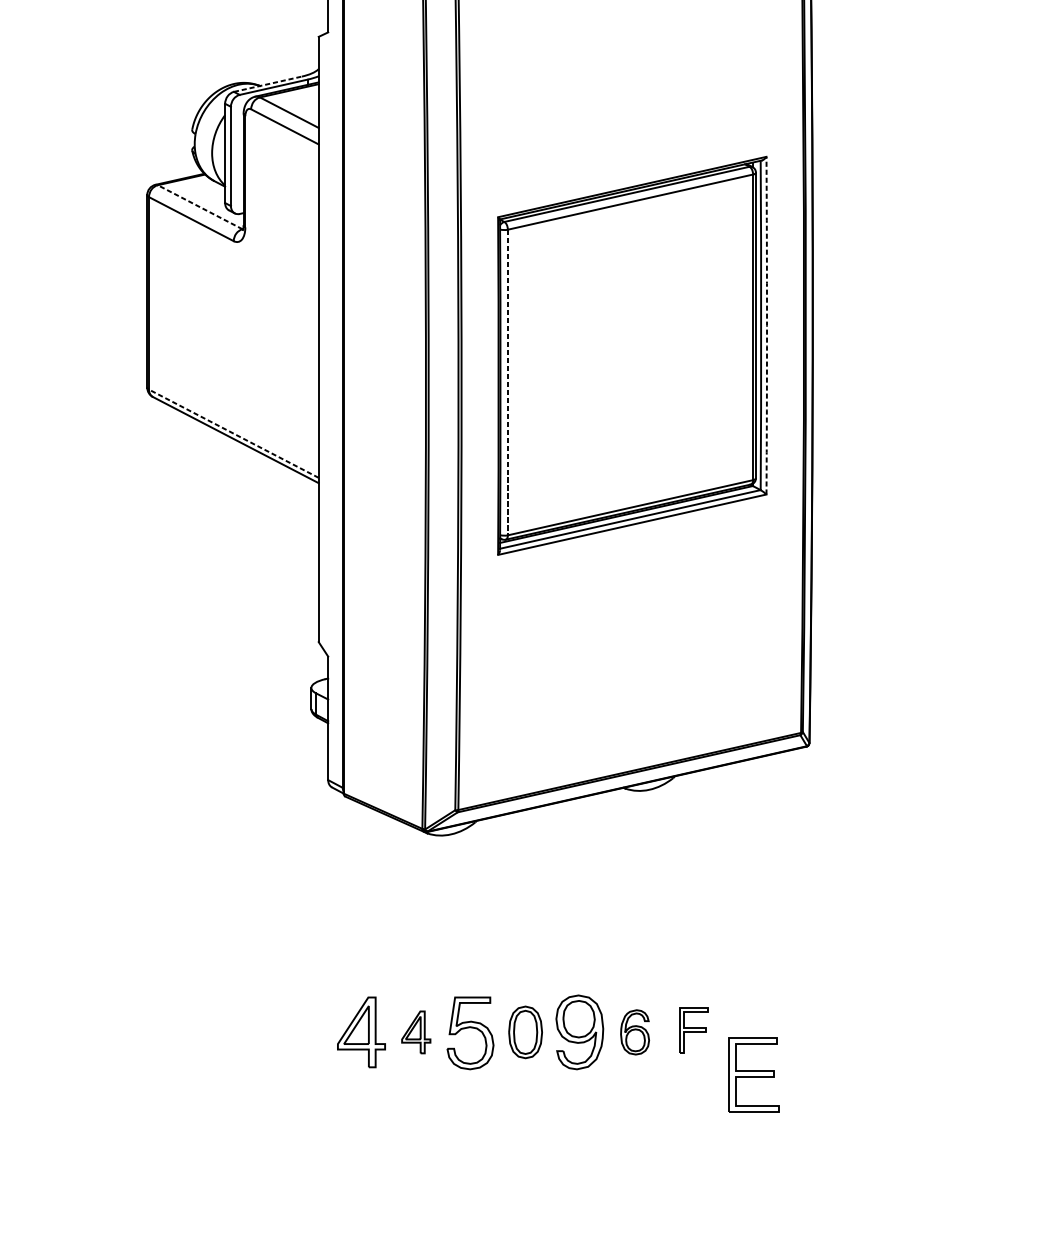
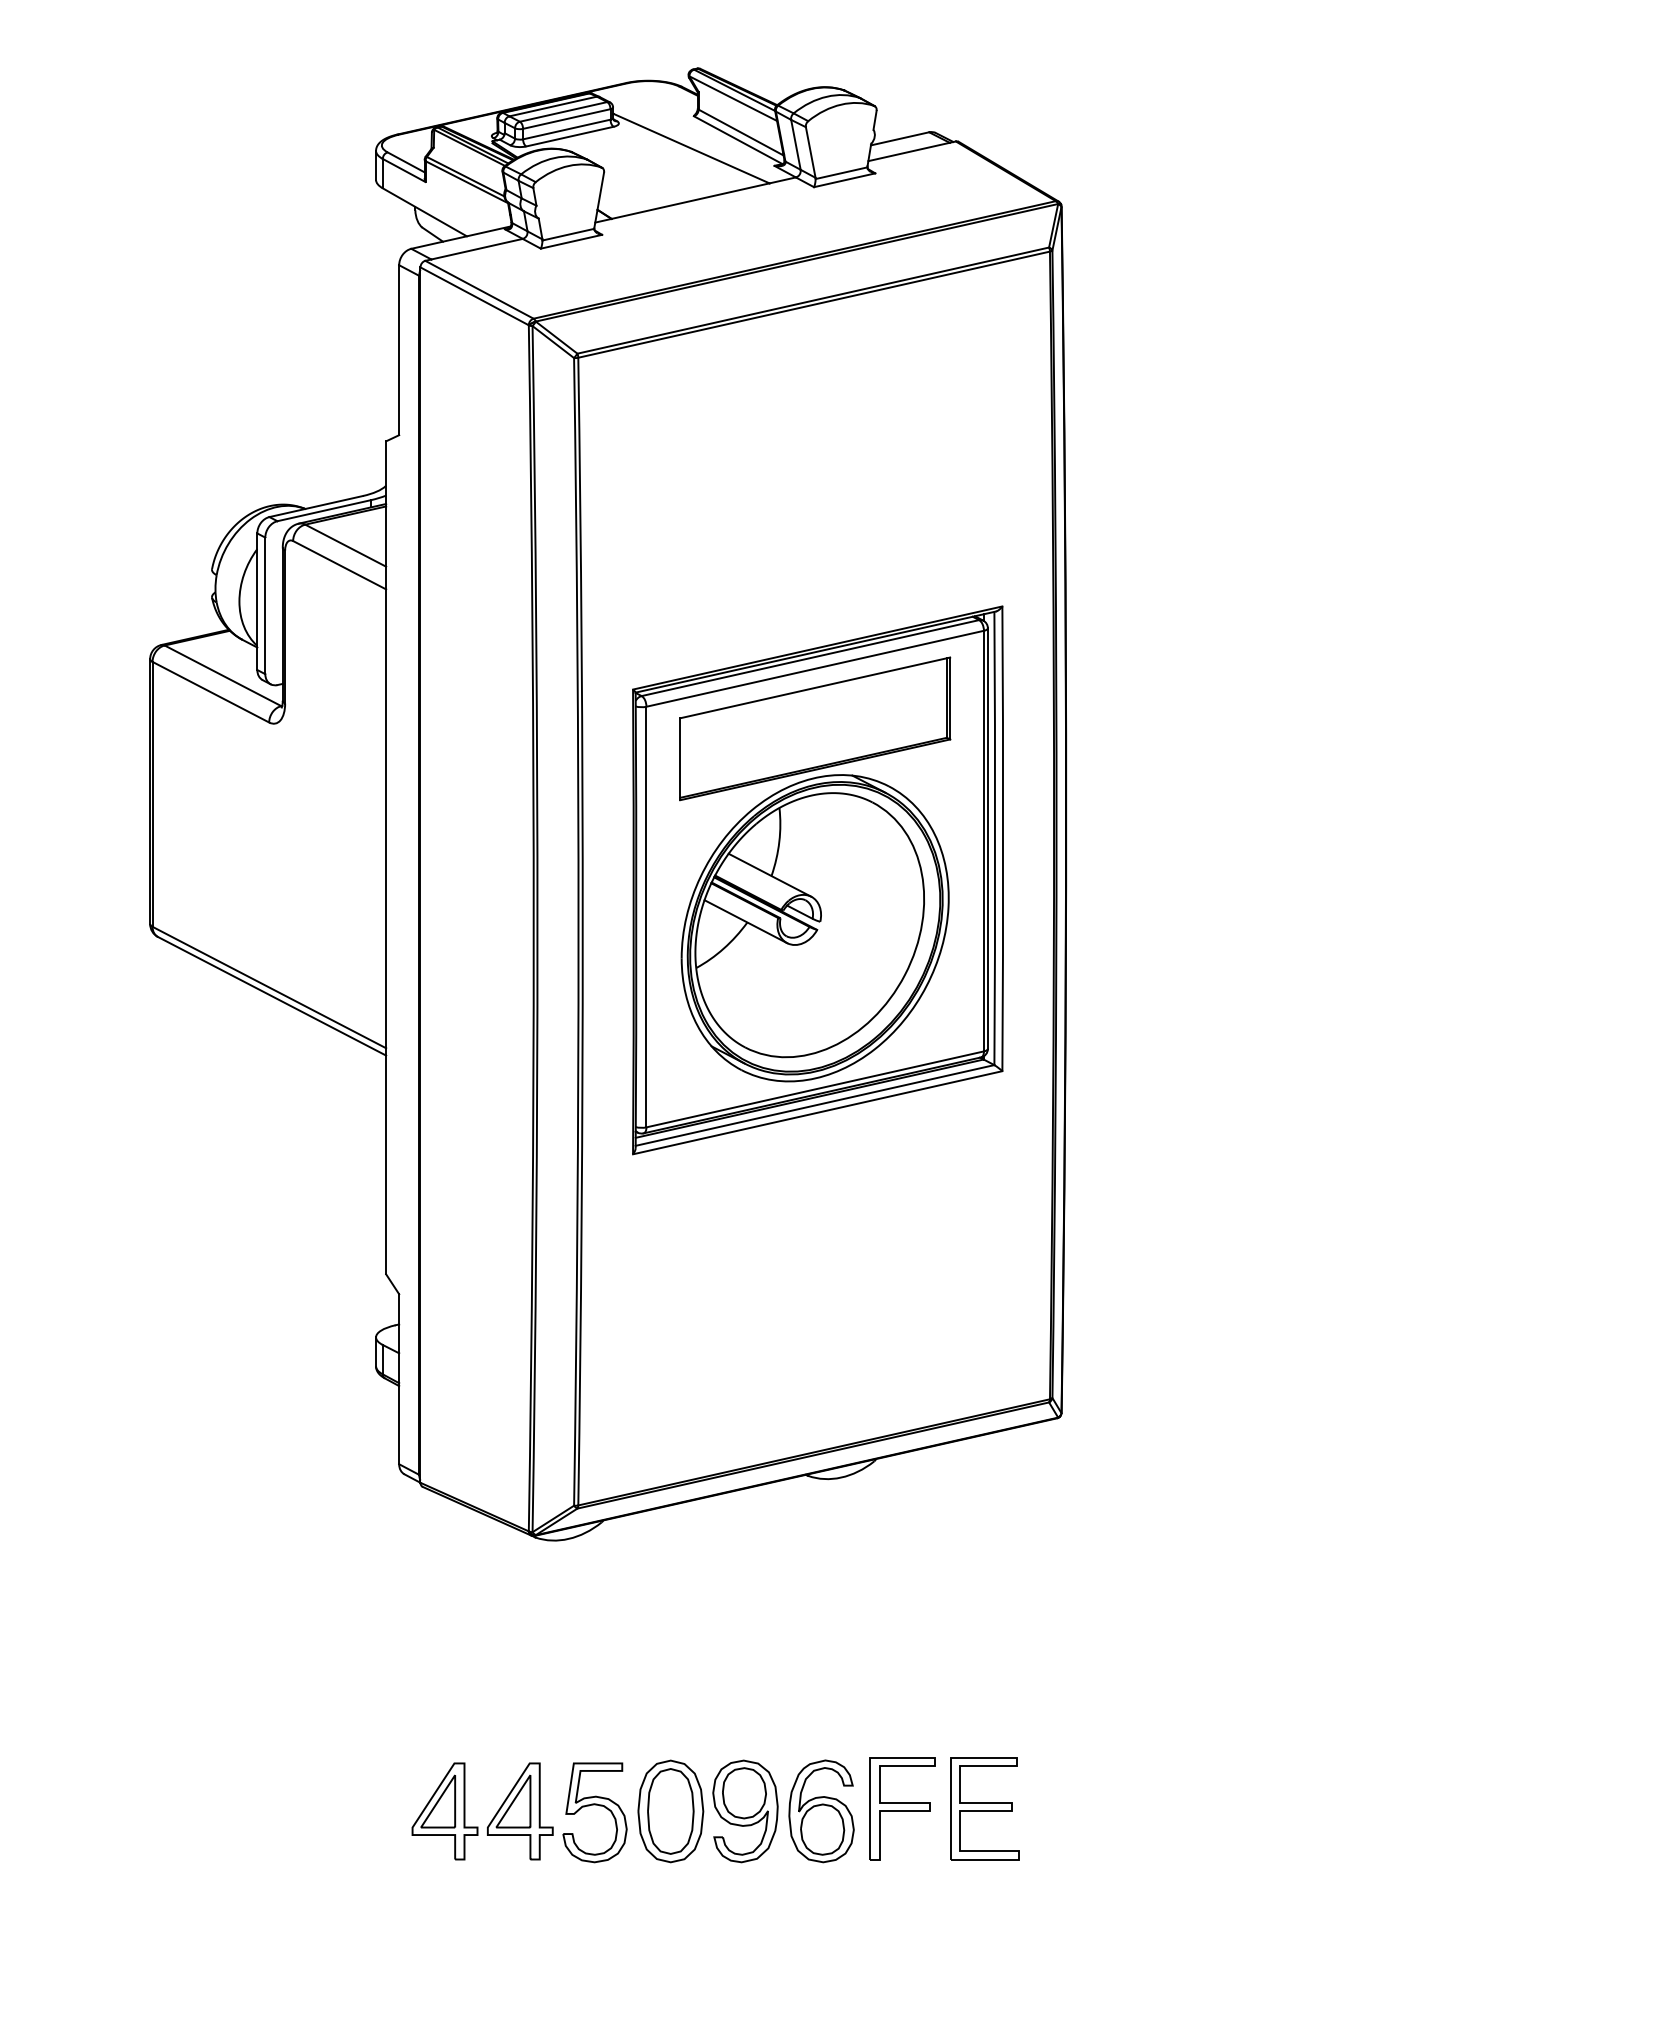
line: (268, 84) -> (316, 506), dashed -> solid
line: (200, 207) -> (223, 675), dashed -> solid
arc: (767, 325) -> (1003, 838), dashed -> solid
part: (630, 347) -> (815, 869), added
line: (507, 382) -> (646, 917), dashed -> solid
line: (233, 433) -> (269, 987), dashed -> solid
part: (693, 1030) -> (902, 1808), size x1.67
part: (416, 1032) -> (520, 1811), size x1.67
part: (525, 1032) -> (670, 1811), size x1.43
part: (635, 1032) -> (821, 1811), size x1.67
part: (753, 1074) -> (984, 1808), moved

